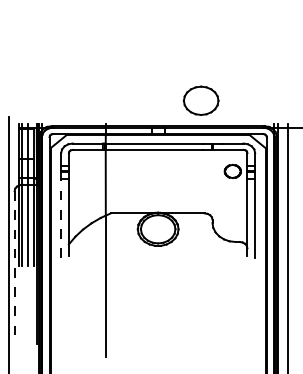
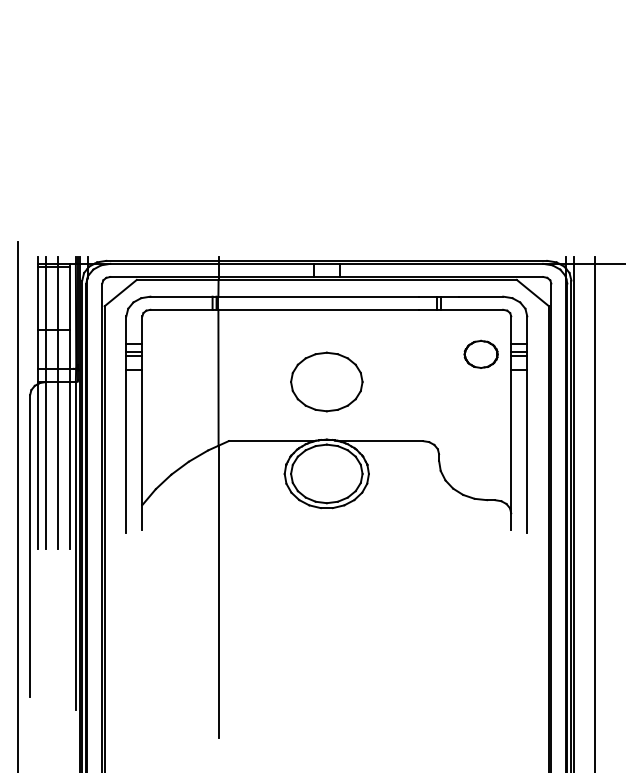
part: (200, 100) -> (325, 381), moved
line: (61, 218) -> (126, 451), dashed -> solid
line: (14, 264) -> (29, 546), dashed -> solid

